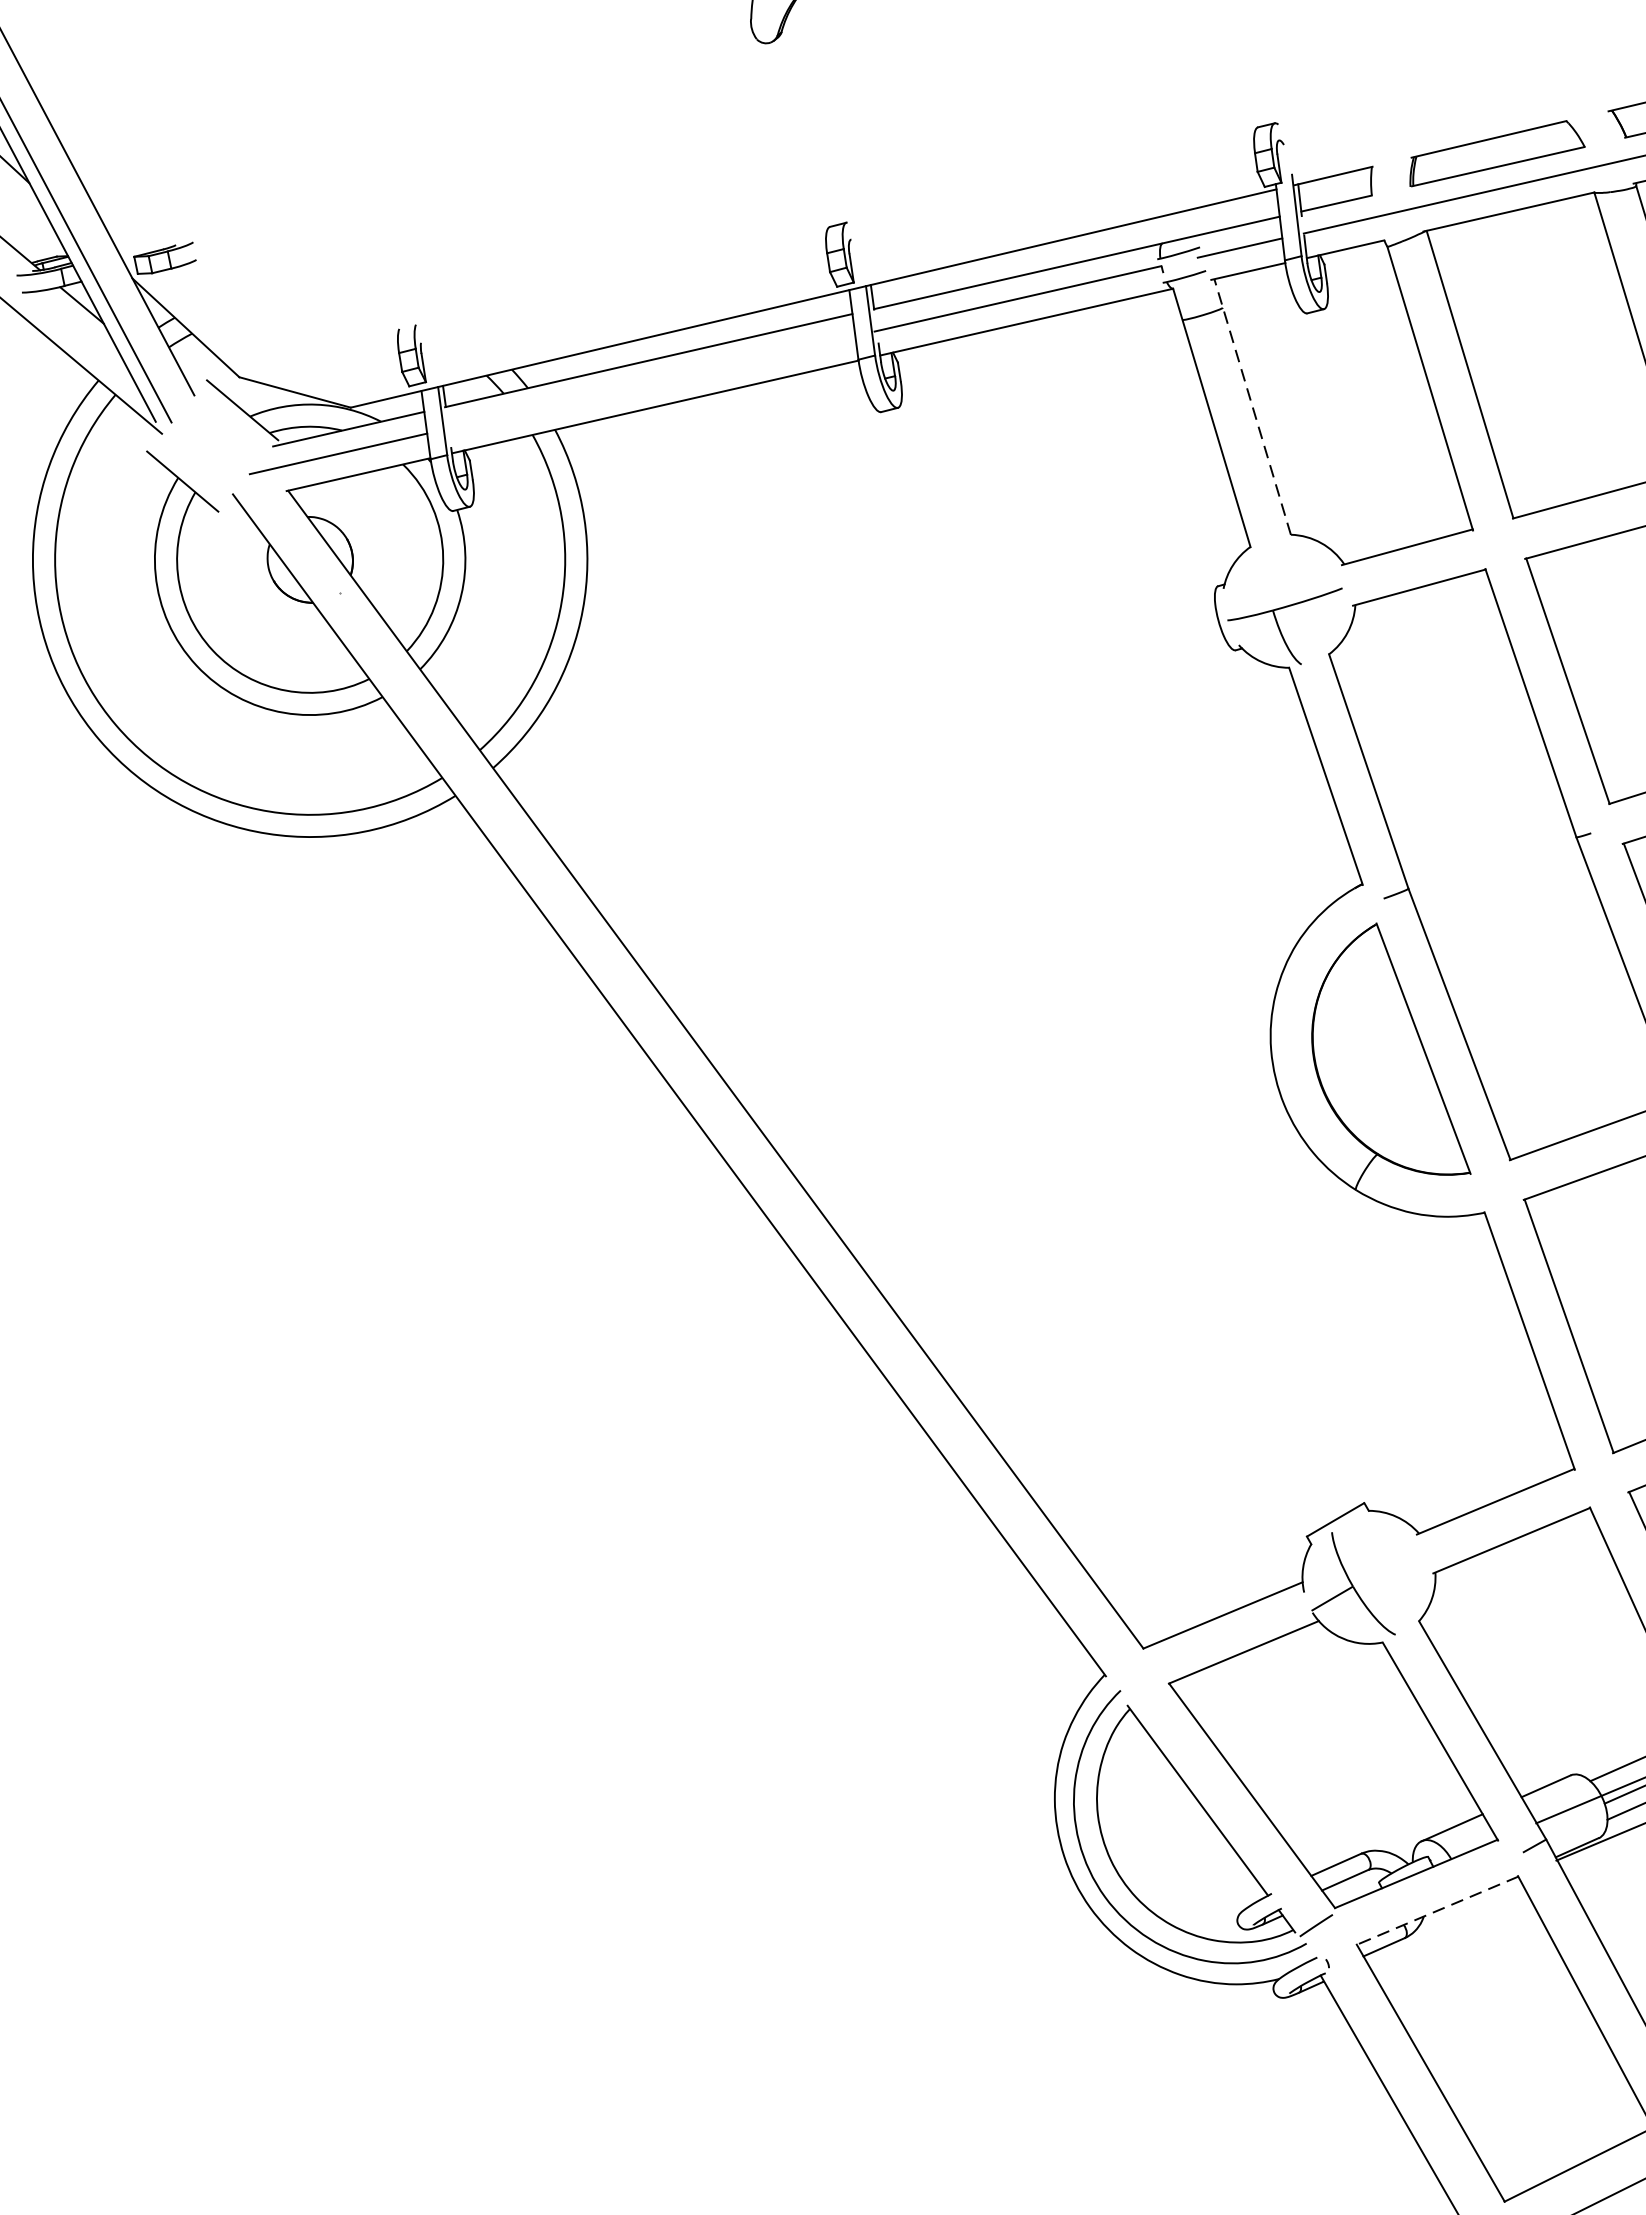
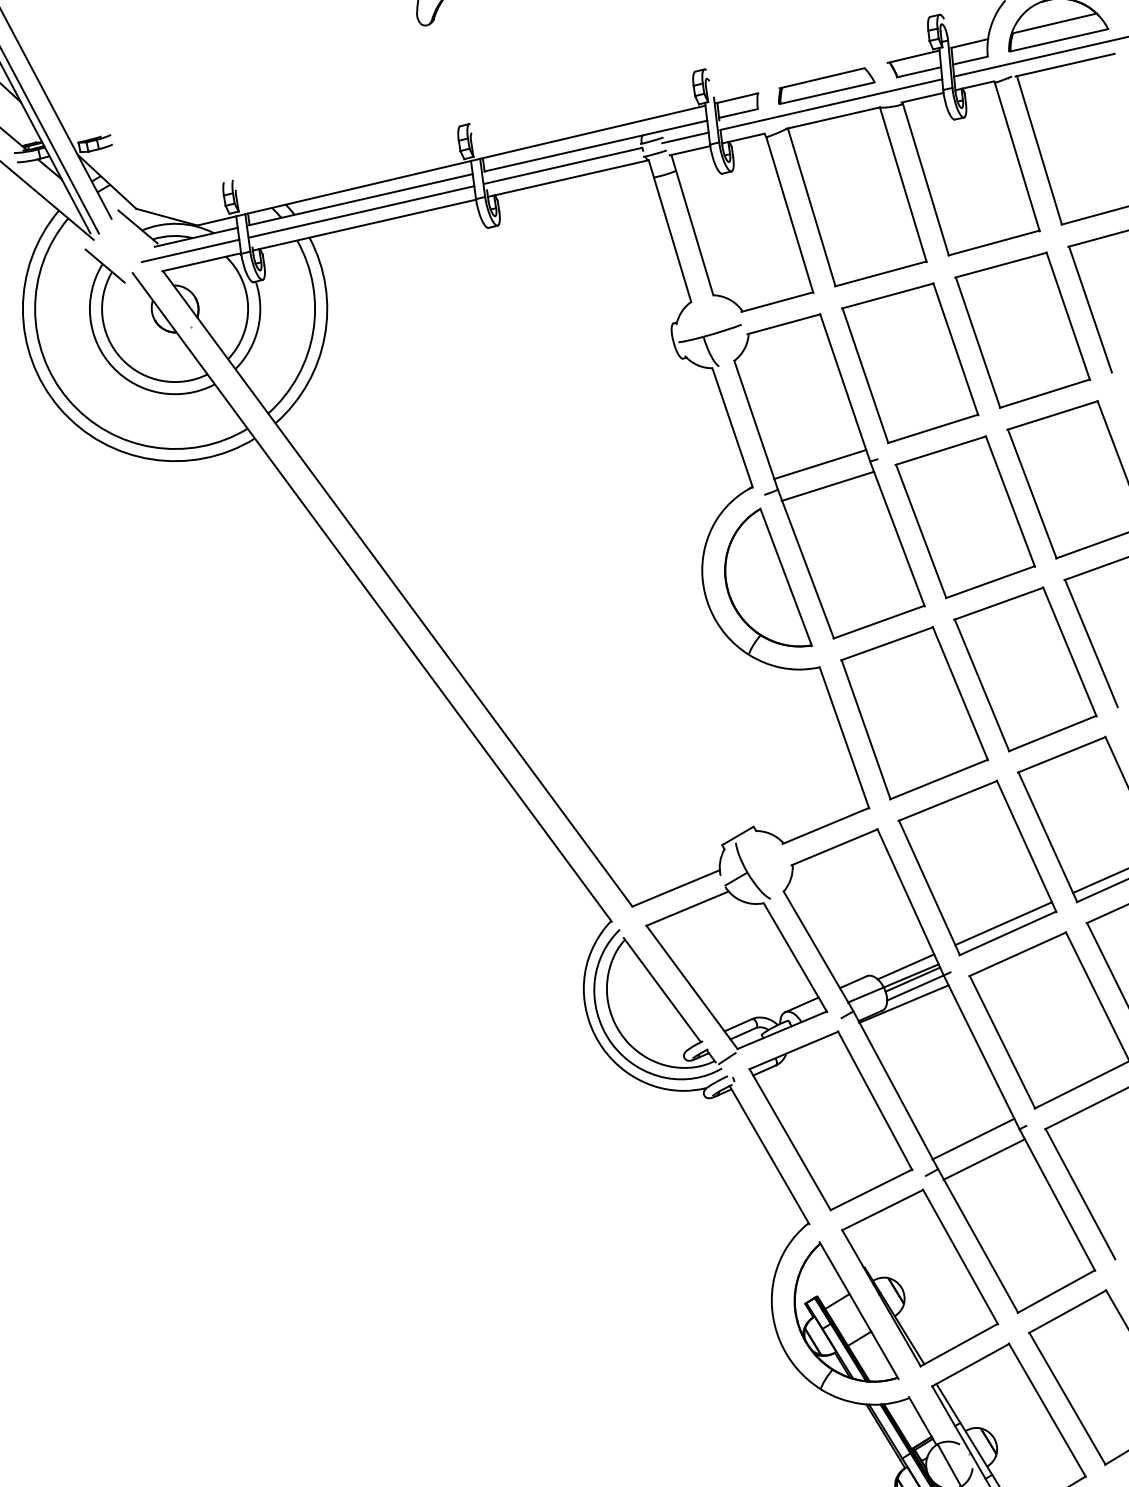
line: (649, 382) -> (361, 211), added
line: (1252, 405) -> (692, 224), dashed -> solid
line: (1486, 843) -> (820, 464), added
line: (1498, 881) -> (827, 485), added
line: (1436, 1910) -> (793, 1050), dashed -> solid

